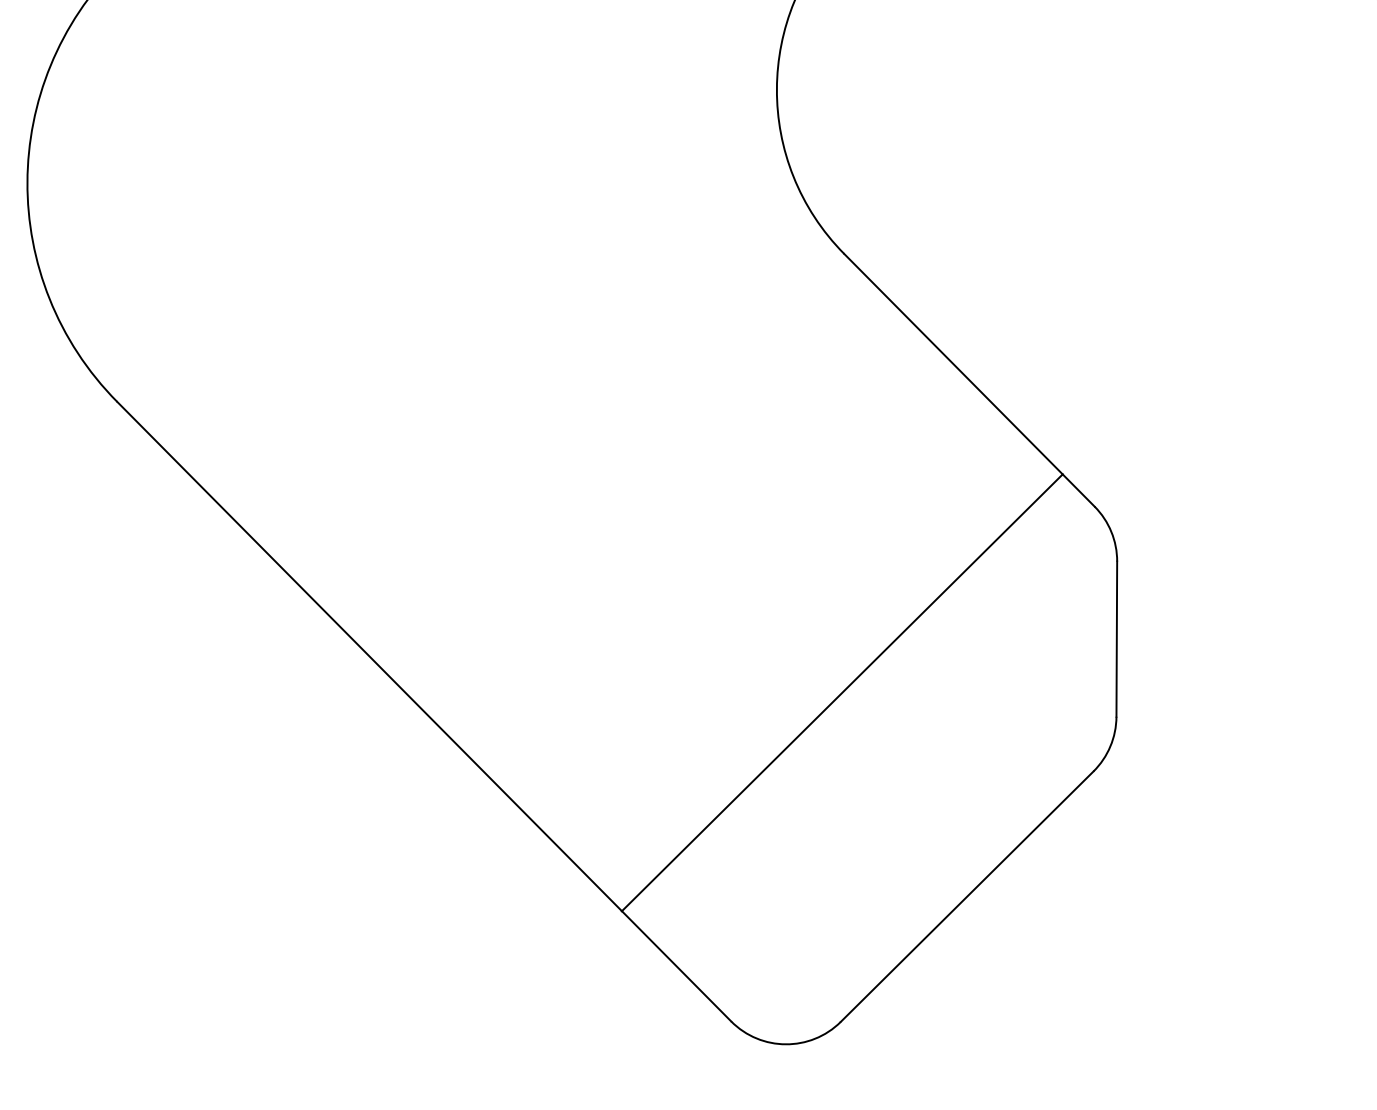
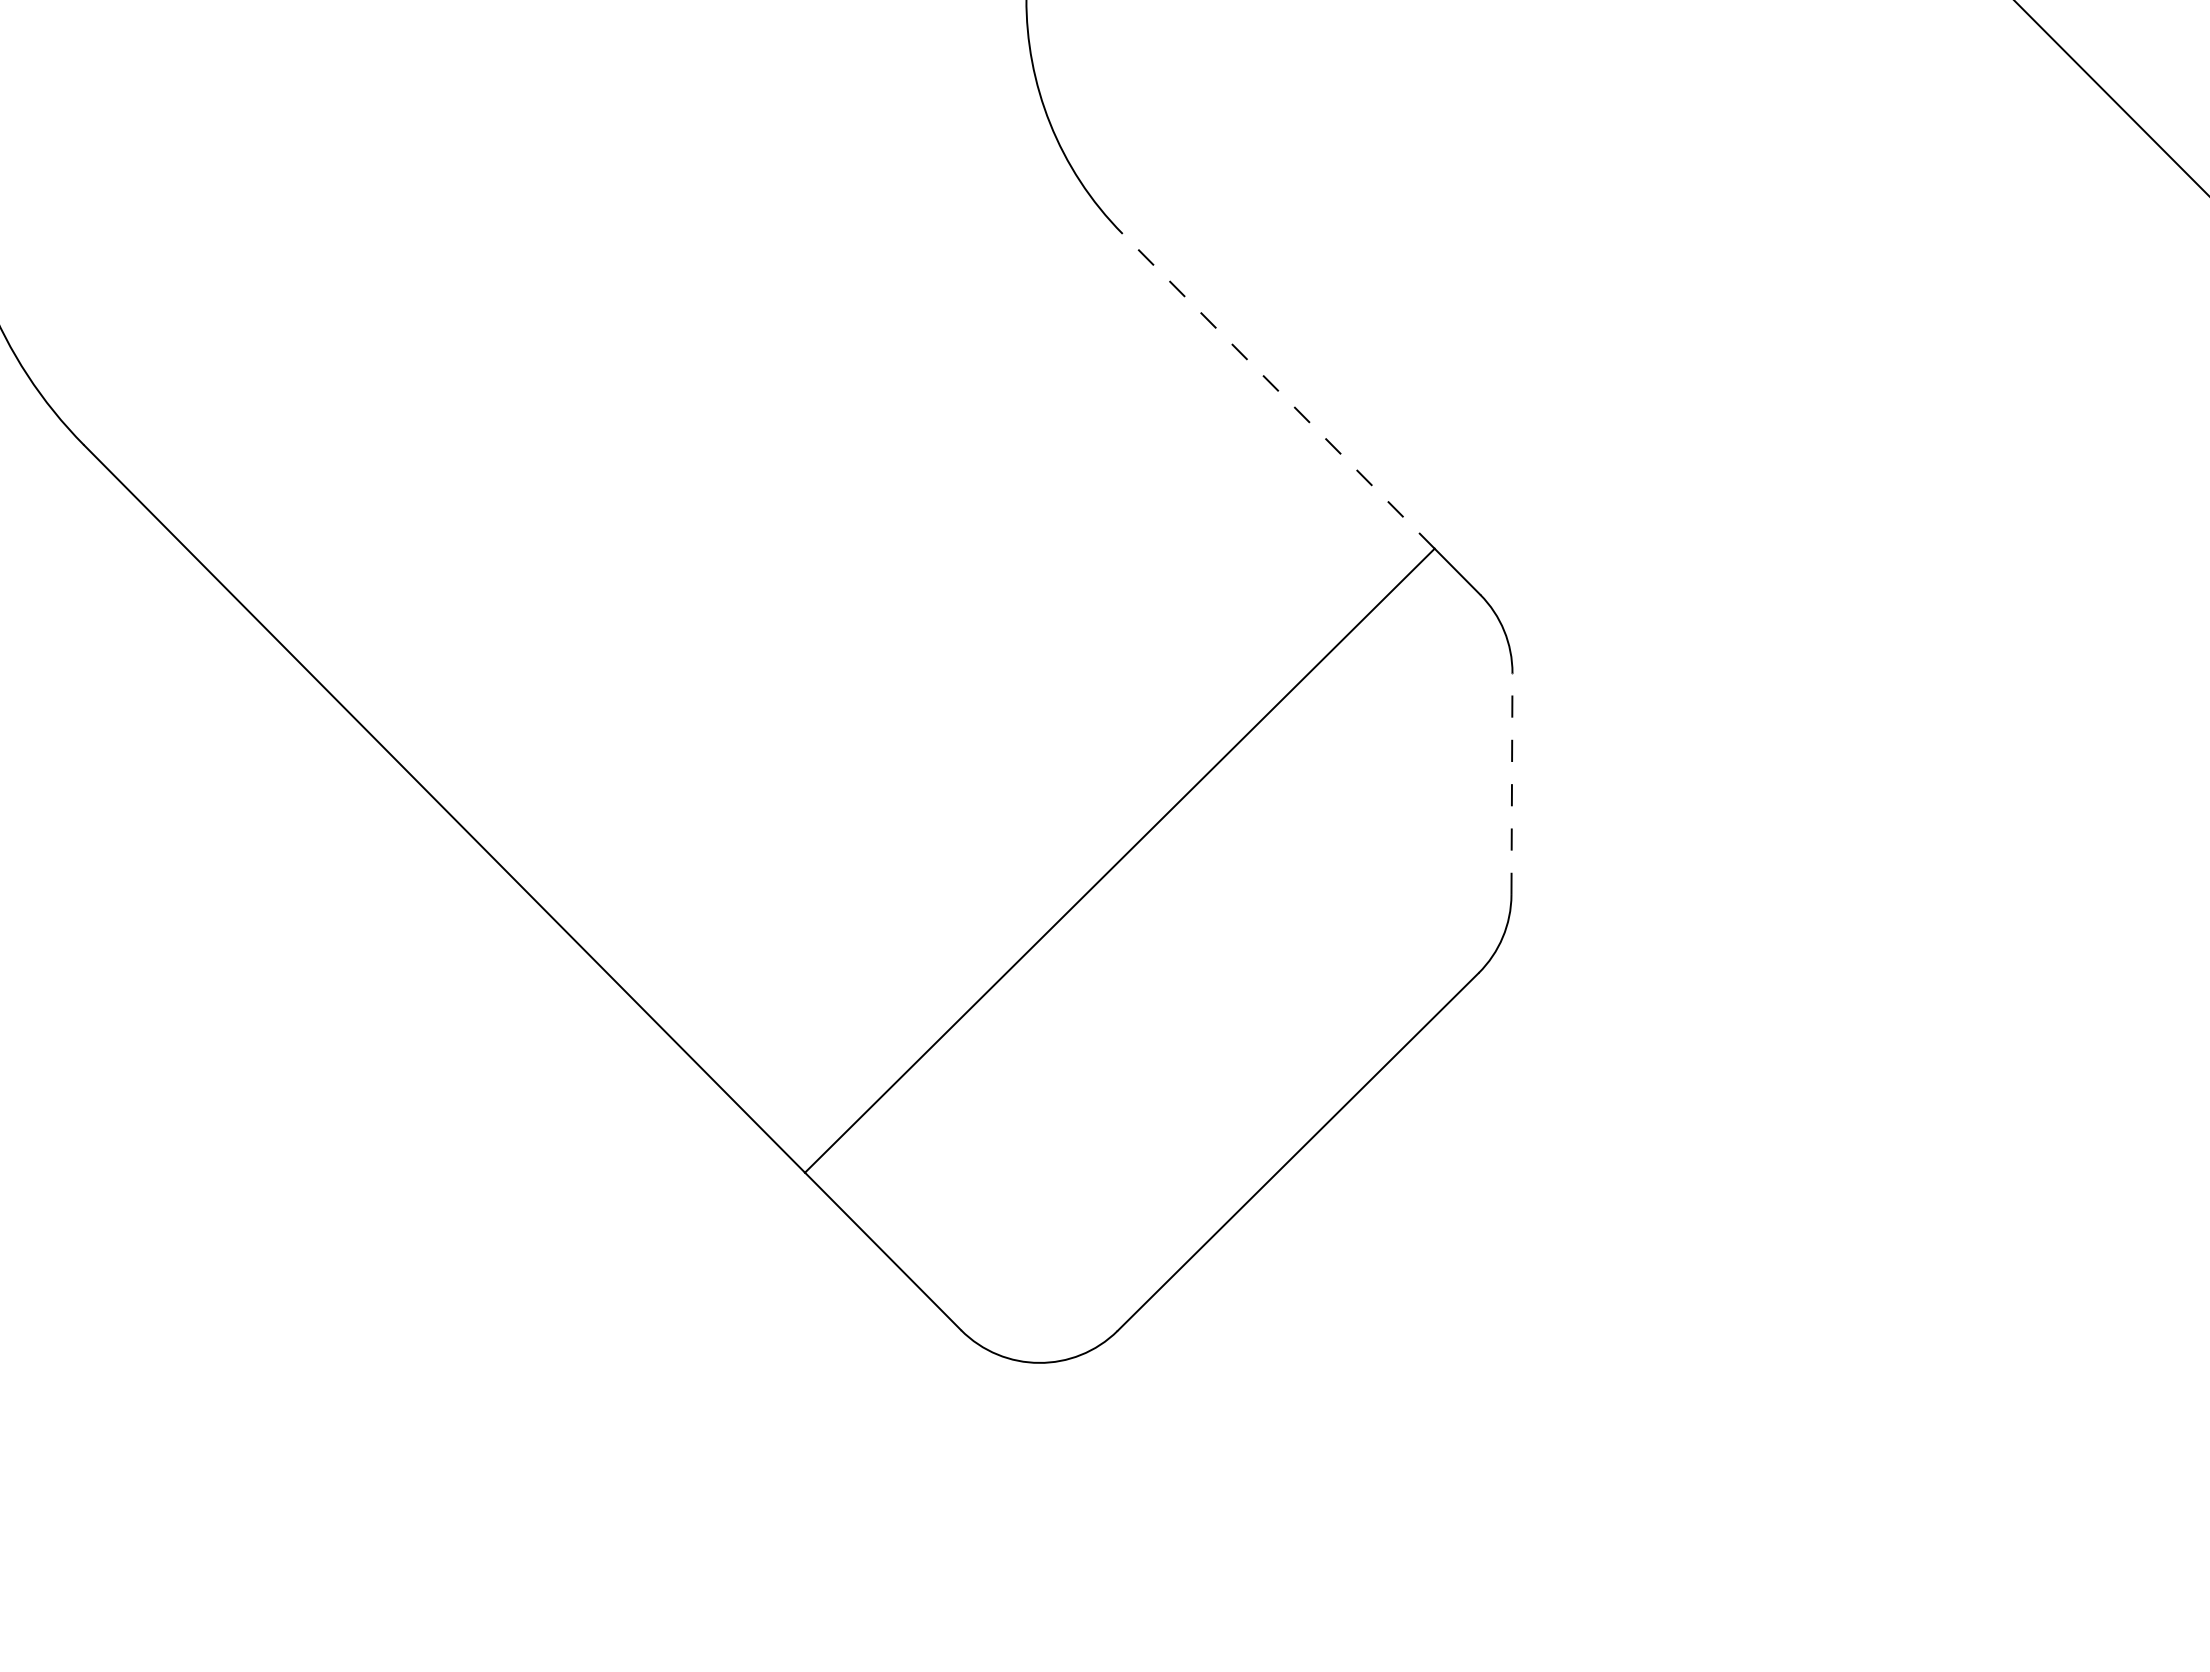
line: (953, 364) -> (1278, 391), solid -> dashed
line: (1116, 639) -> (1511, 784), solid -> dashed

